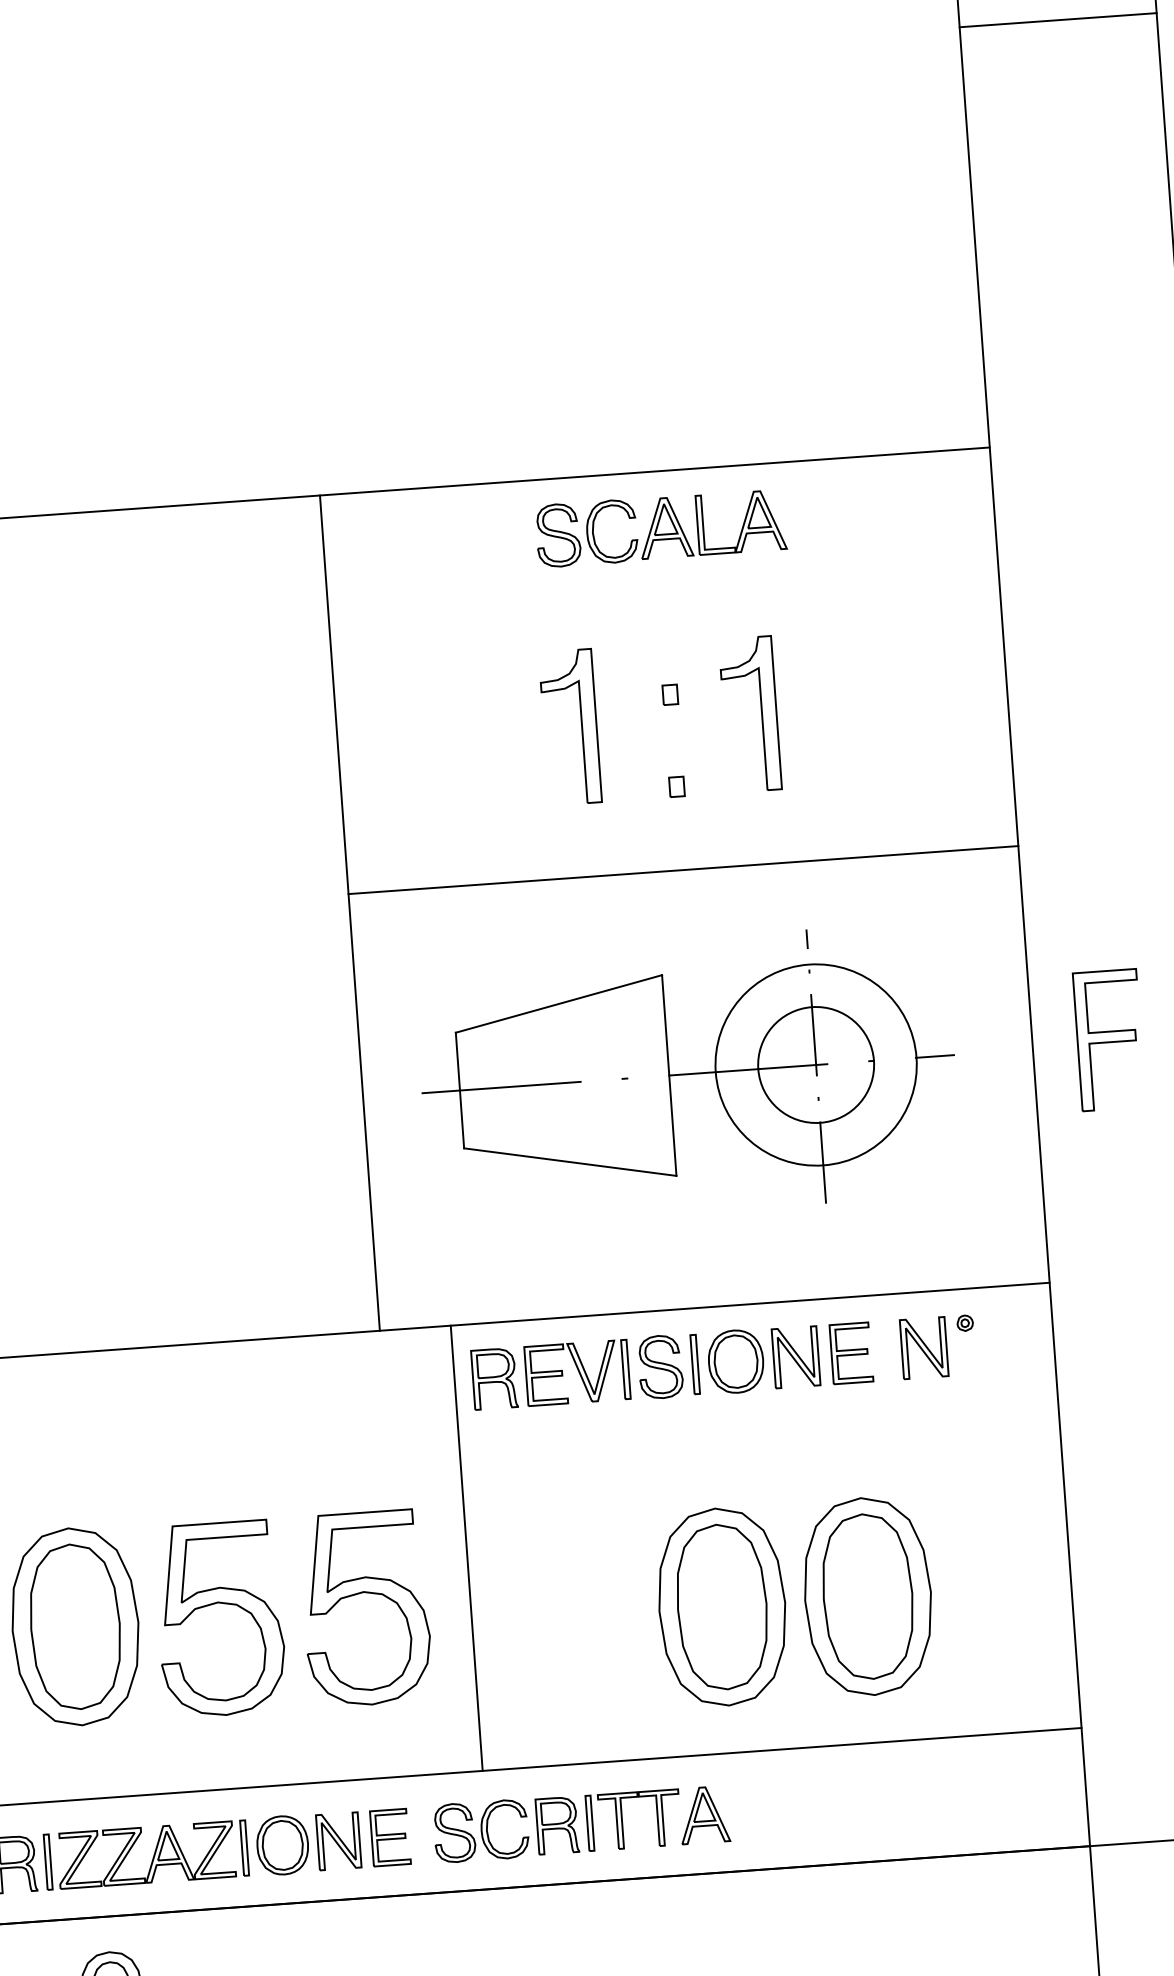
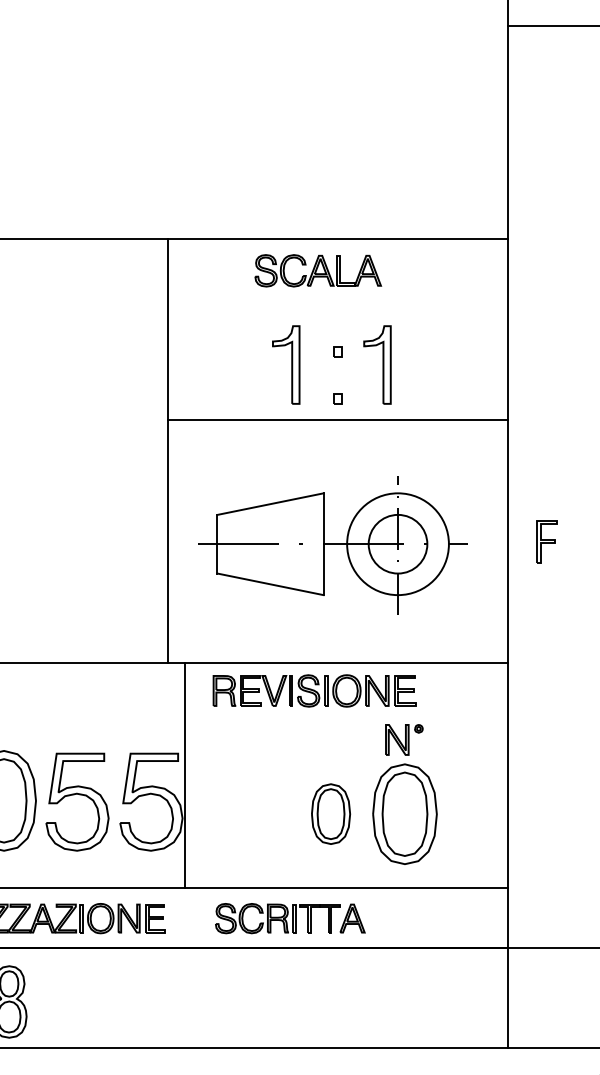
part: (661, 527) -> (318, 270), moved
line: (682, 870) -> (337, 420), moved
part: (1108, 1038) -> (546, 541), size x0.6
part: (938, 1346) -> (404, 739), moved
line: (467, 1548) -> (185, 775), moved
part: (721, 1605) -> (330, 813), size x0.6
part: (582, 1823) -> (290, 918), moved

